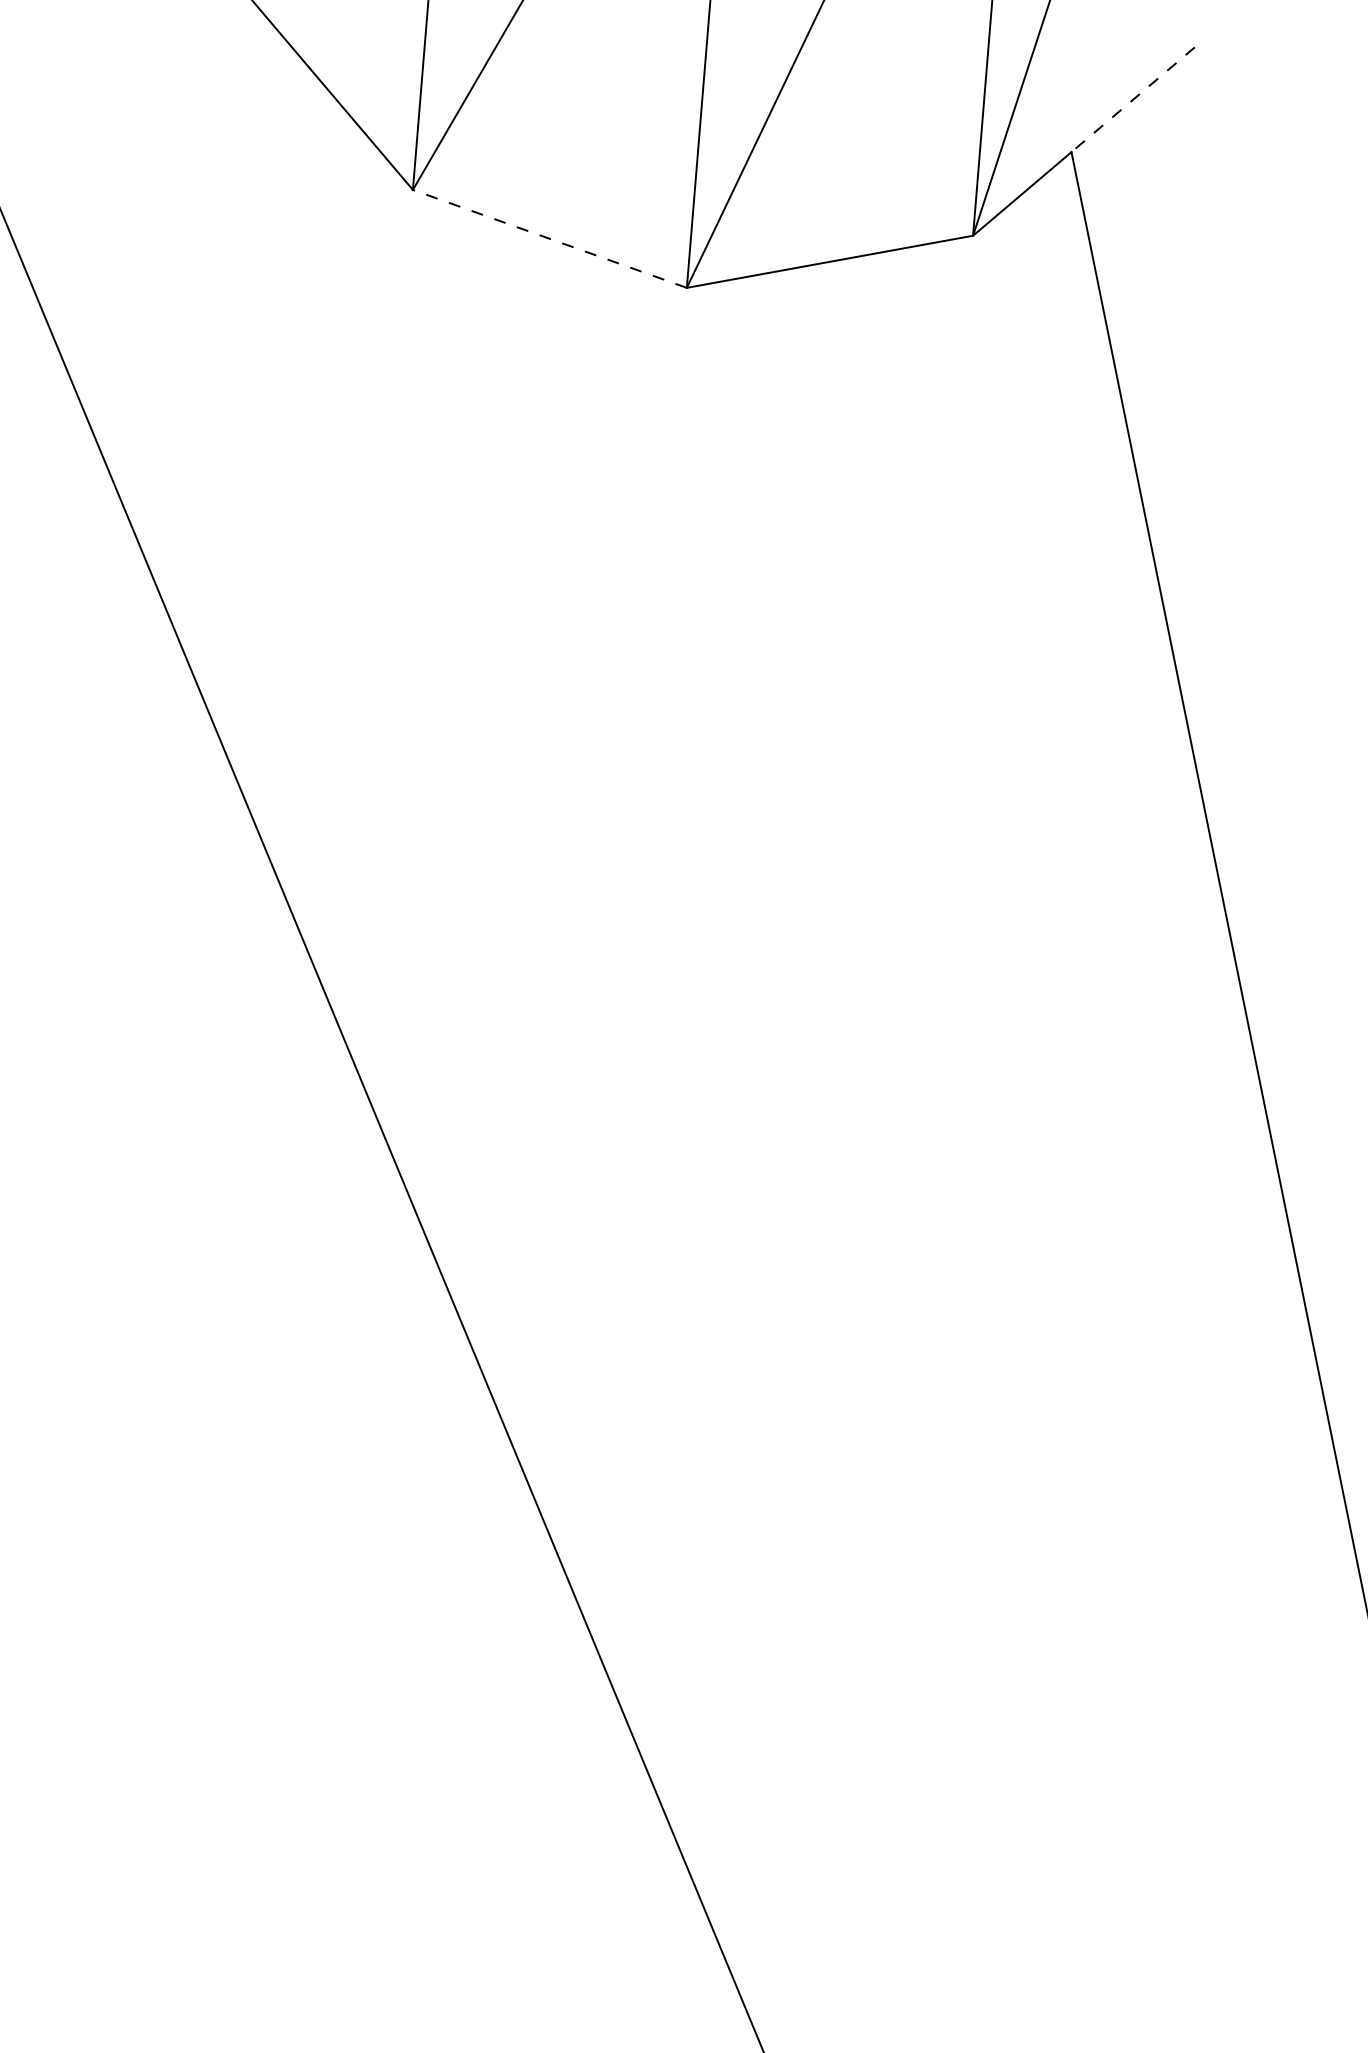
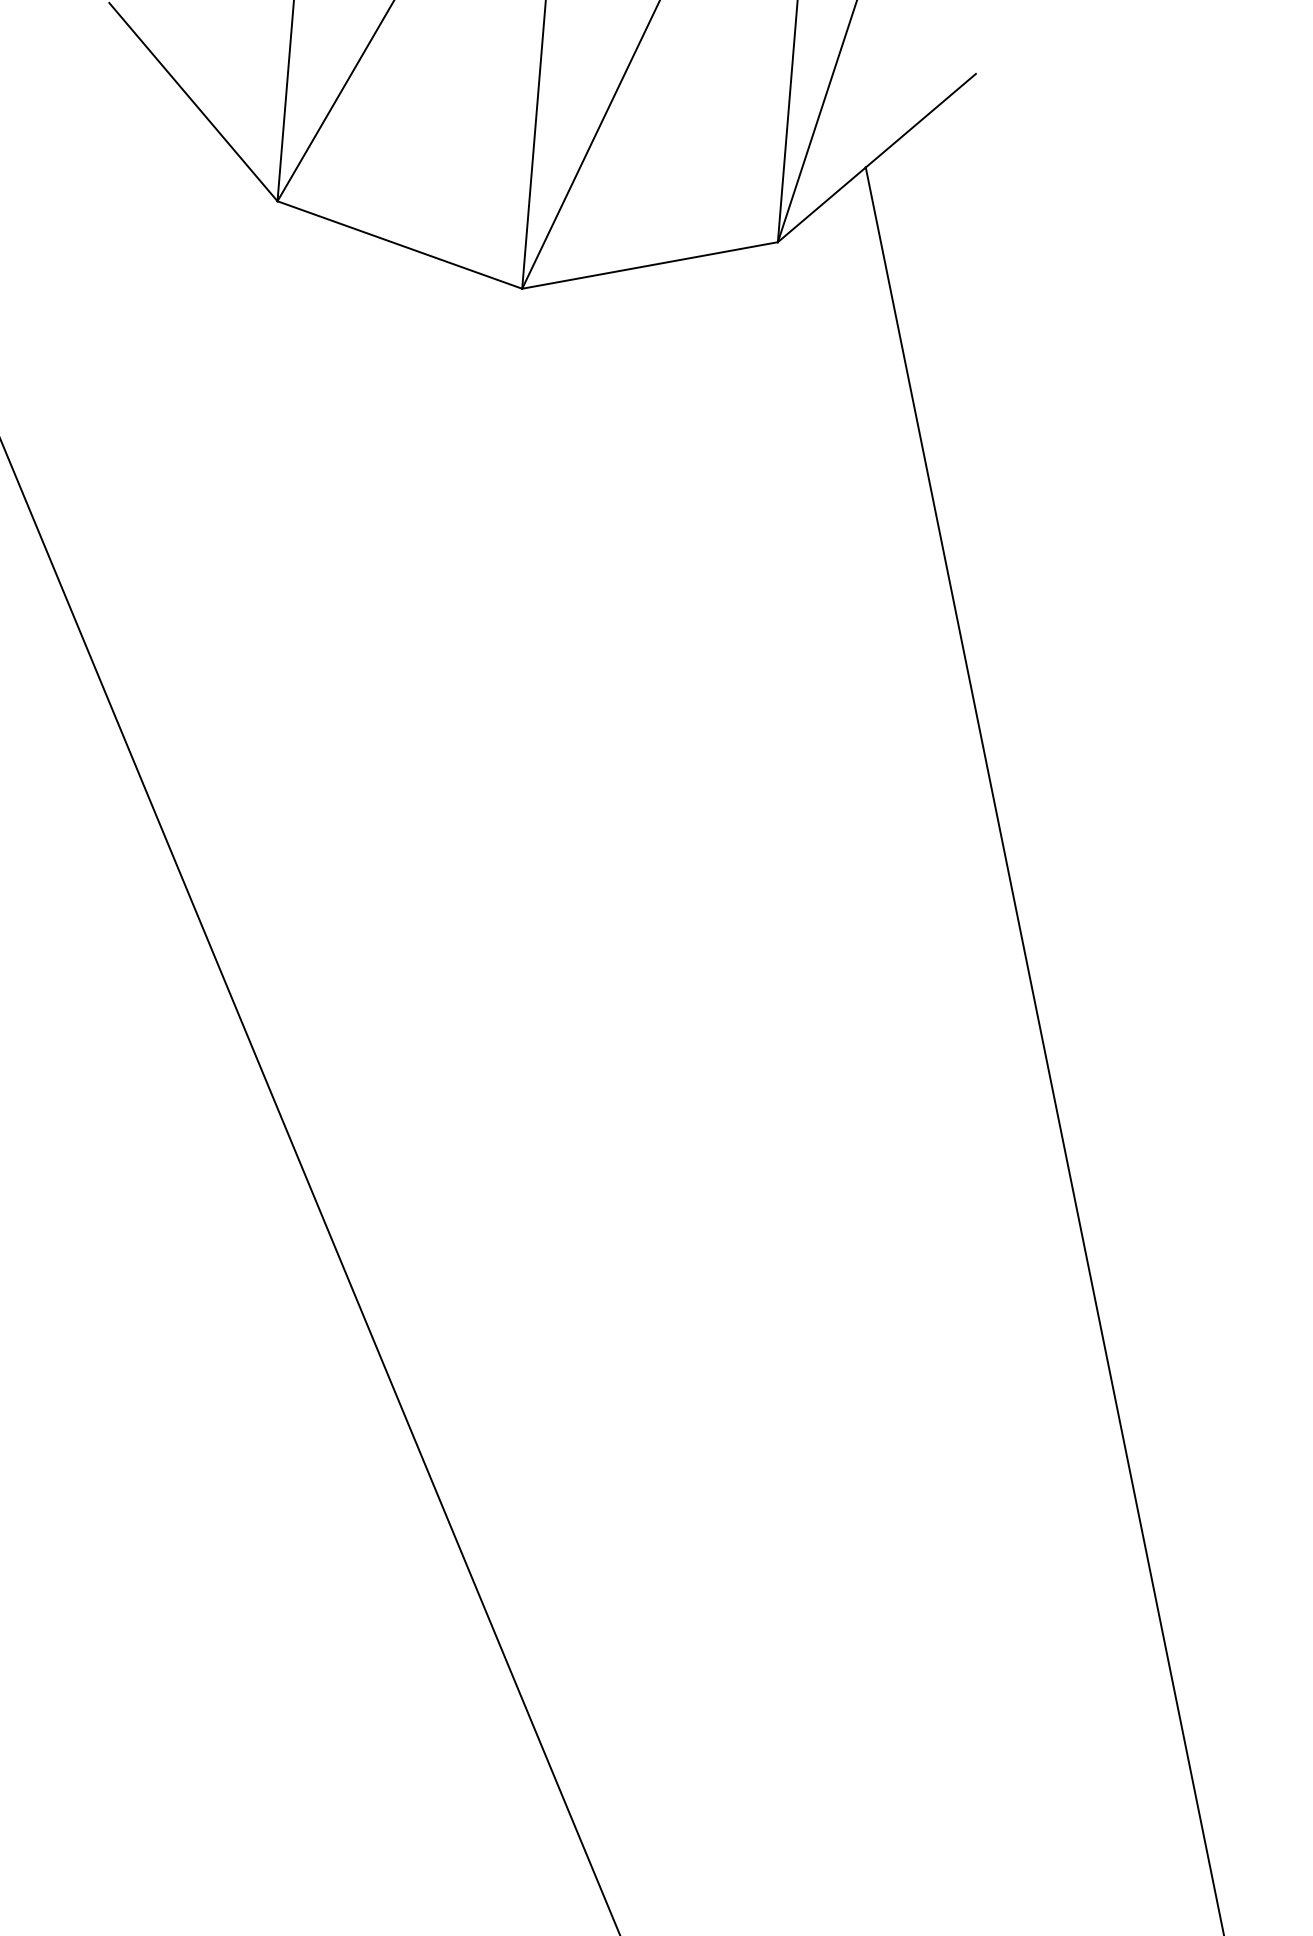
line: (1132, 100) -> (920, 121), dashed -> solid
line: (549, 239) -> (399, 245), dashed -> solid

